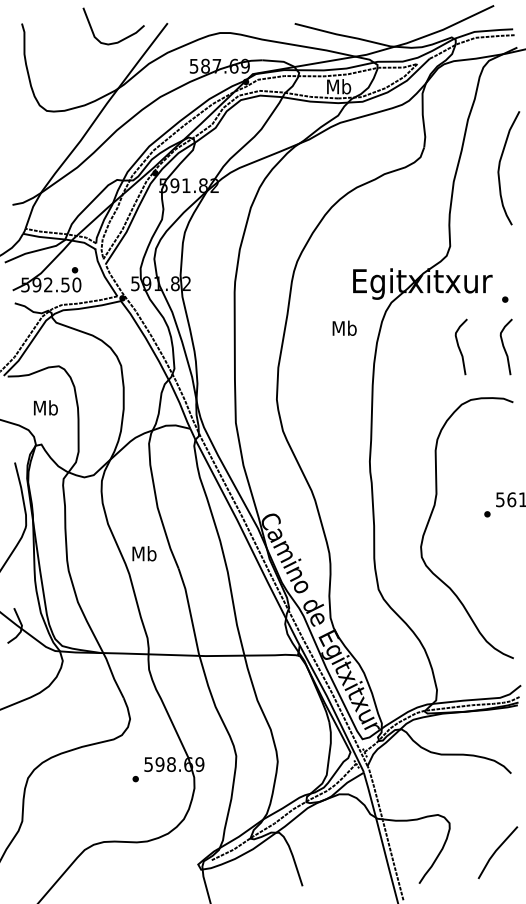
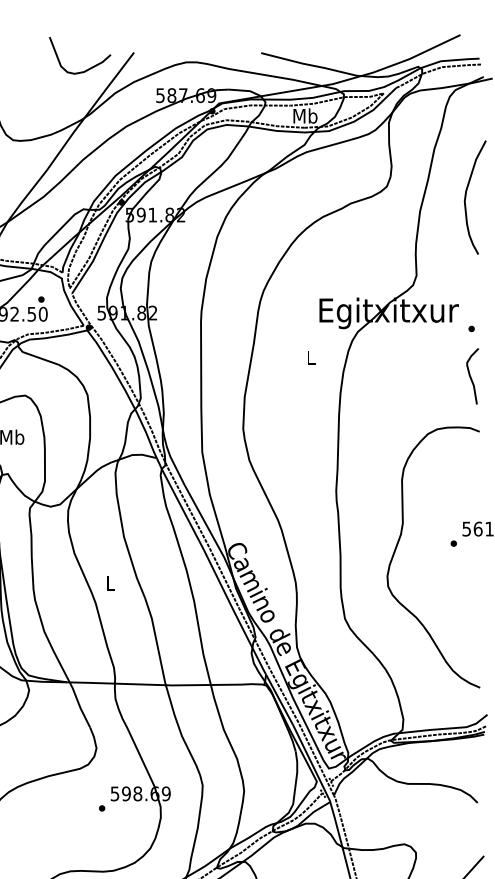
text: (344, 327) -> (310, 356), Mb -> L
curve: (459, 346) -> (425, 375), removed
text: (144, 553) -> (110, 582), Mb -> L

